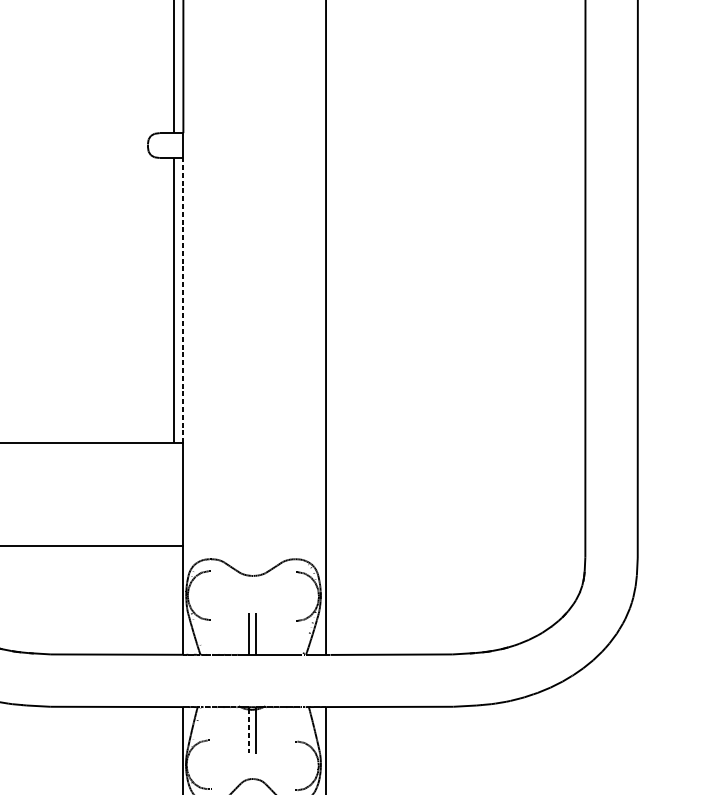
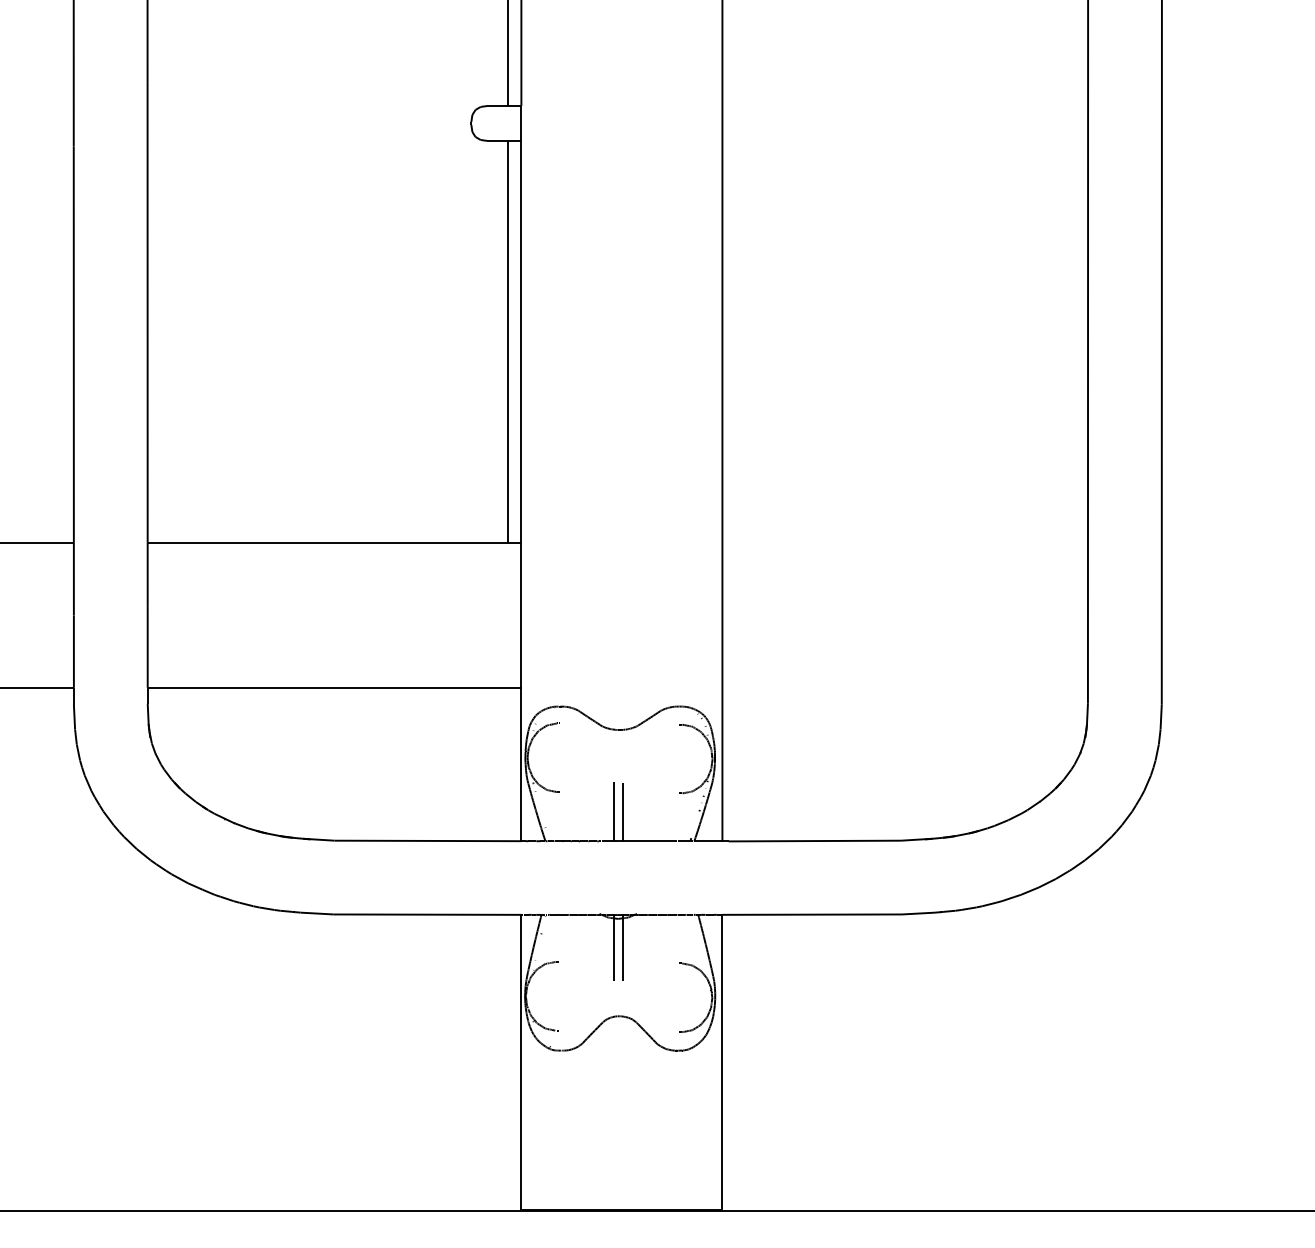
line: (183, 300) -> (521, 341), dashed -> solid
line: (248, 732) -> (613, 950), dashed -> solid

